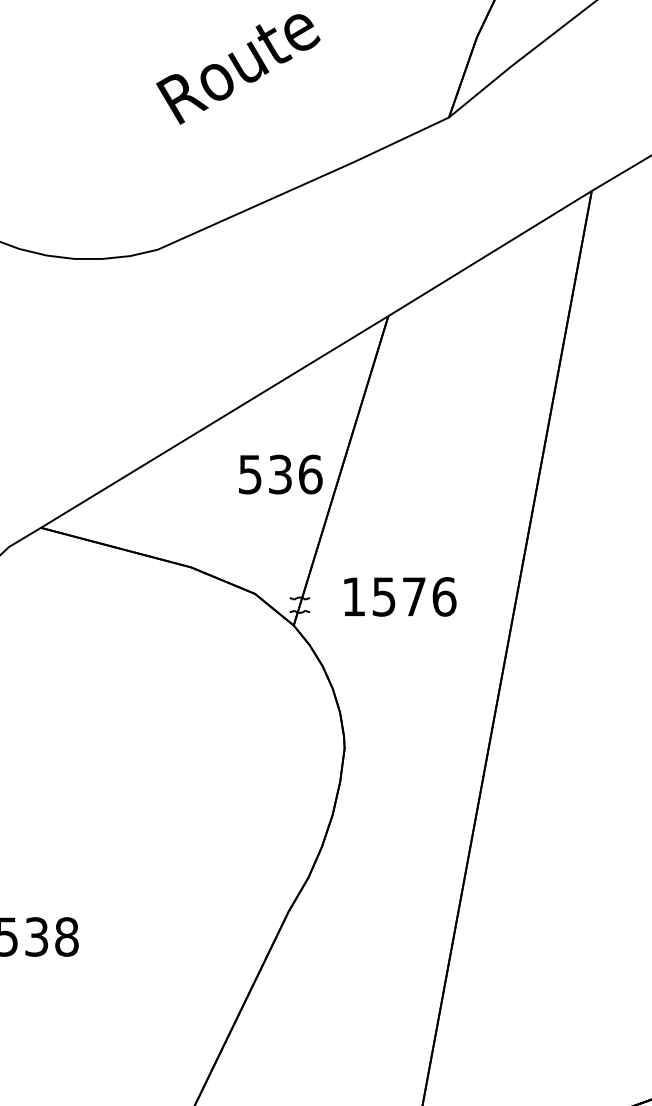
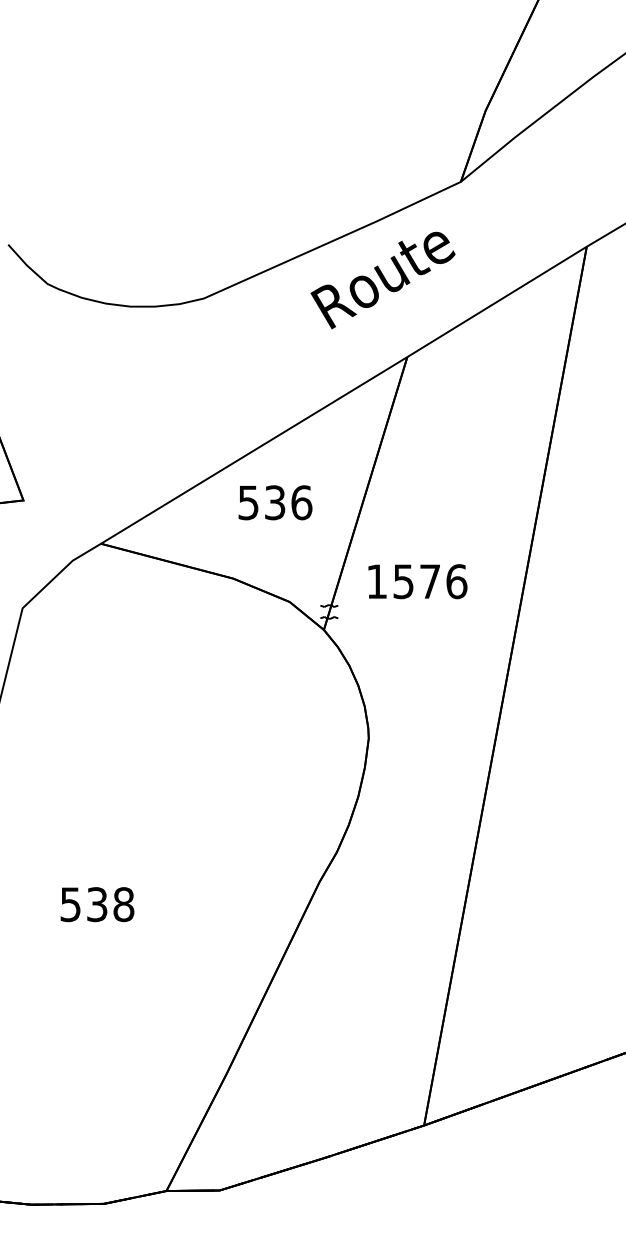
text: (237, 69) -> (382, 280), moved
text: (280, 474) -> (275, 502), moved
text: (399, 596) -> (417, 581), moved

